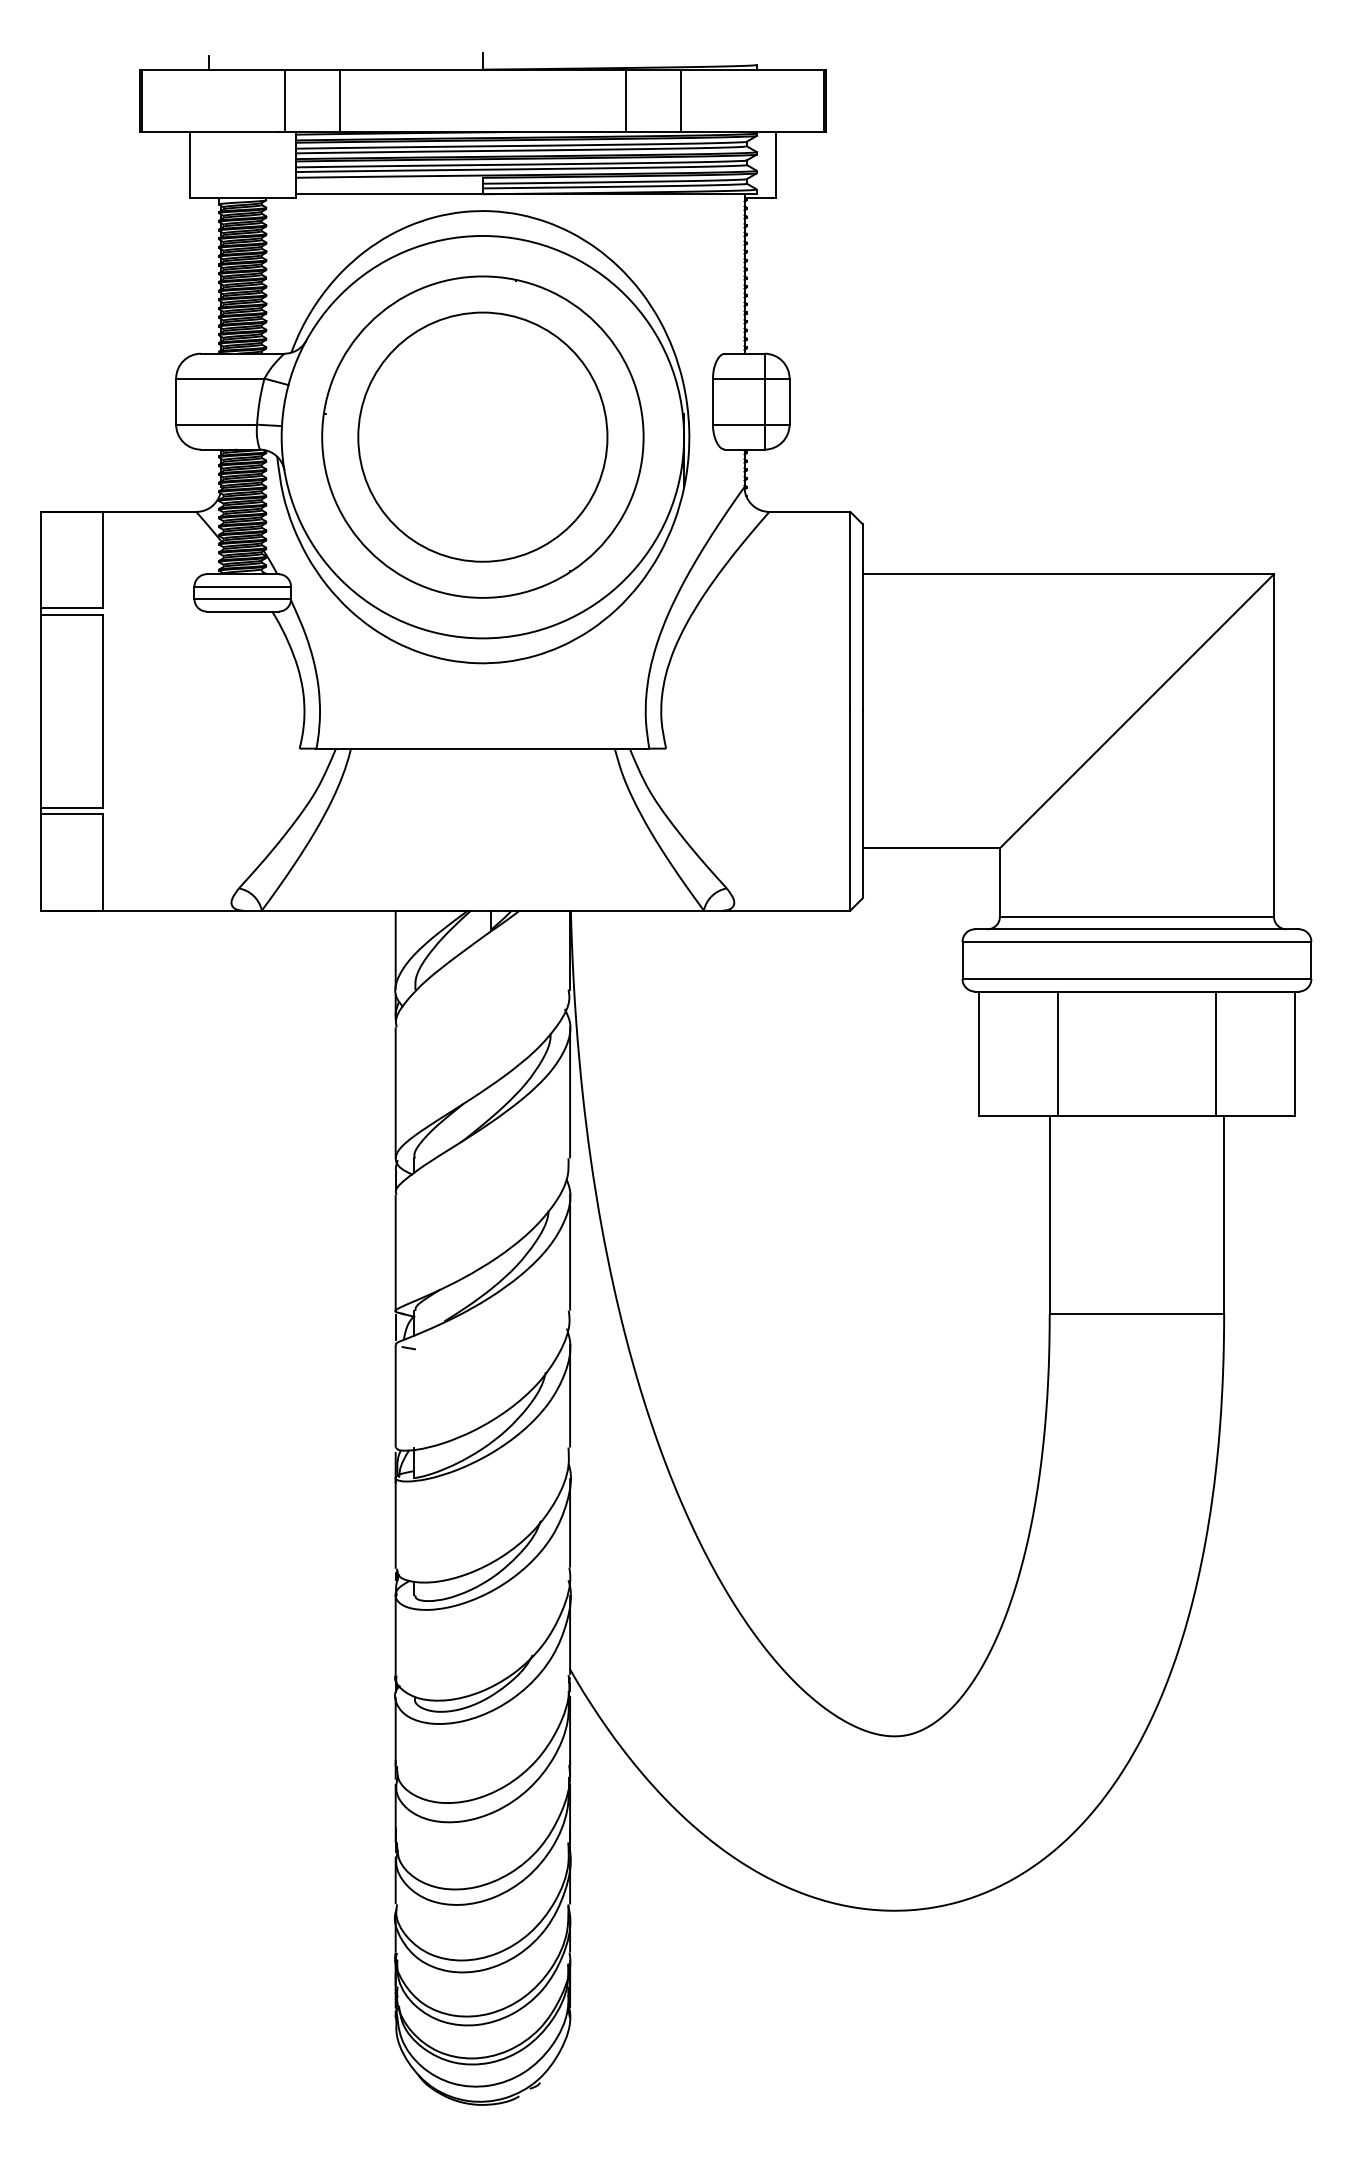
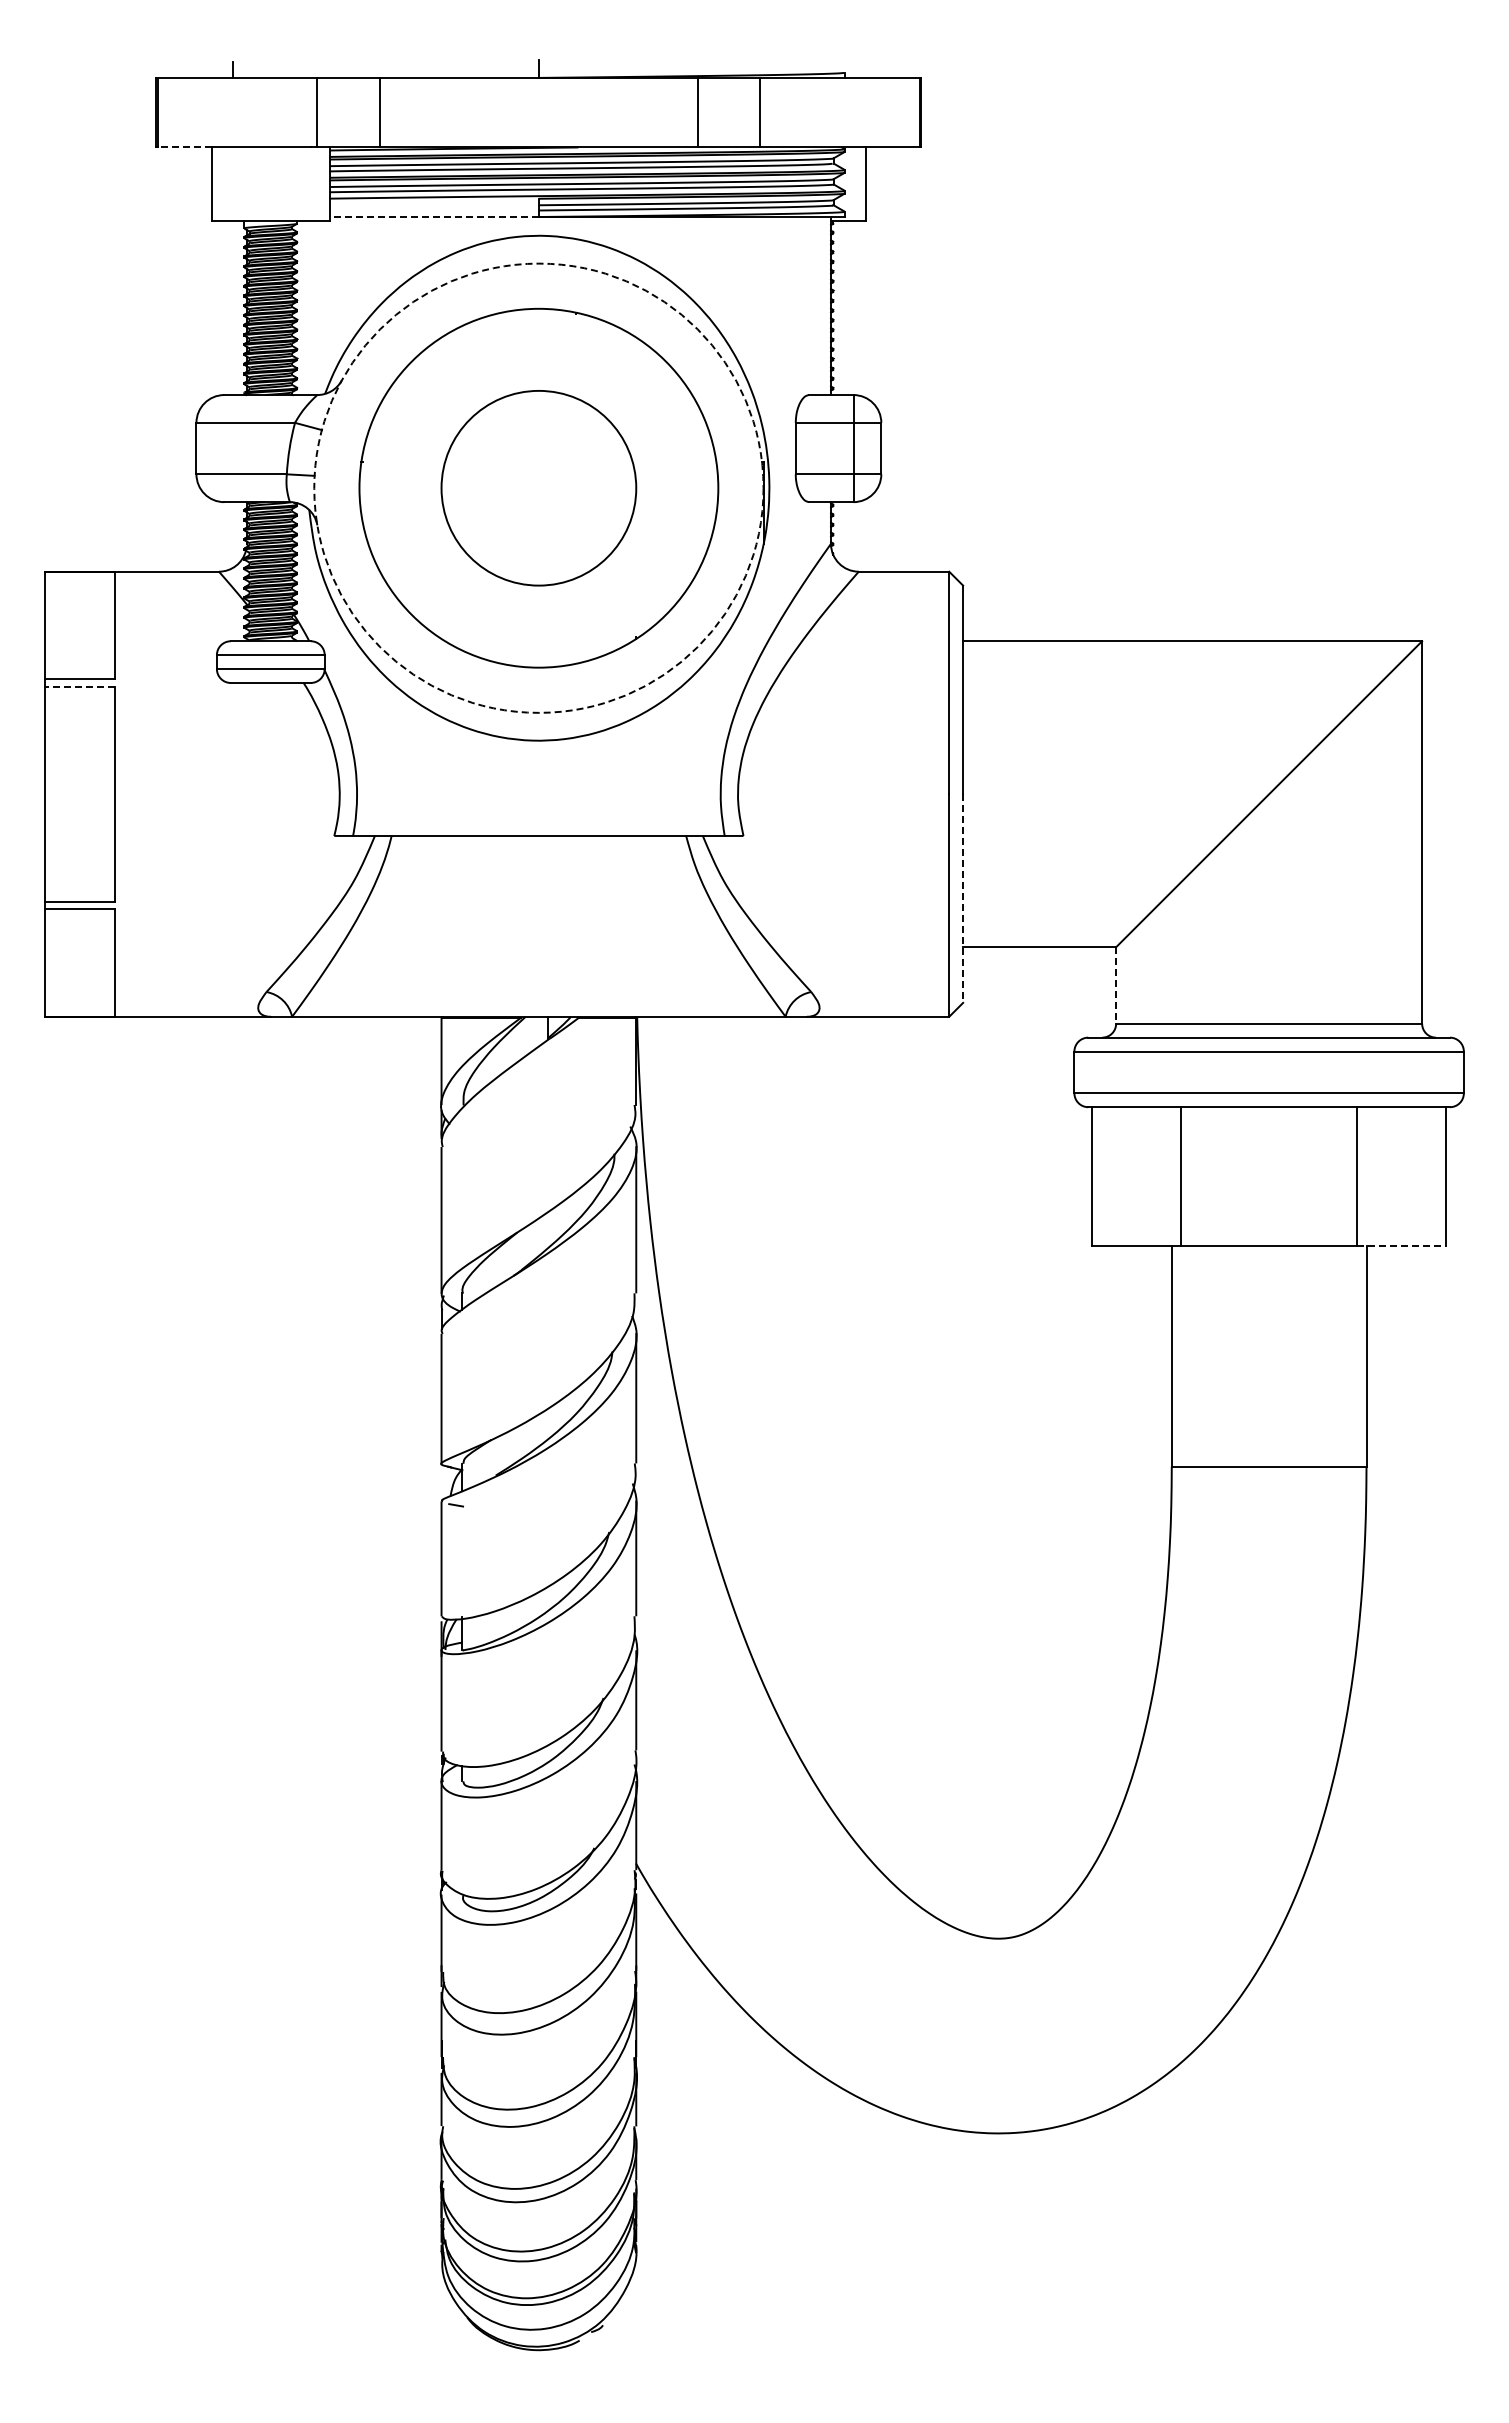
line: (165, 131) -> (184, 147), solid -> dashed
line: (388, 194) -> (433, 217), solid -> dashed
circle: (482, 436) -> (538, 487), solid -> dashed
circle: (482, 437) -> (538, 488), size x0.7
line: (71, 614) -> (79, 686), solid -> dashed
line: (863, 805) -> (963, 899), solid -> dashed
line: (1000, 883) -> (1116, 986), solid -> dashed
line: (1256, 1116) -> (1402, 1246), solid -> dashed
line: (395, 1327) -> (441, 1482), removed

